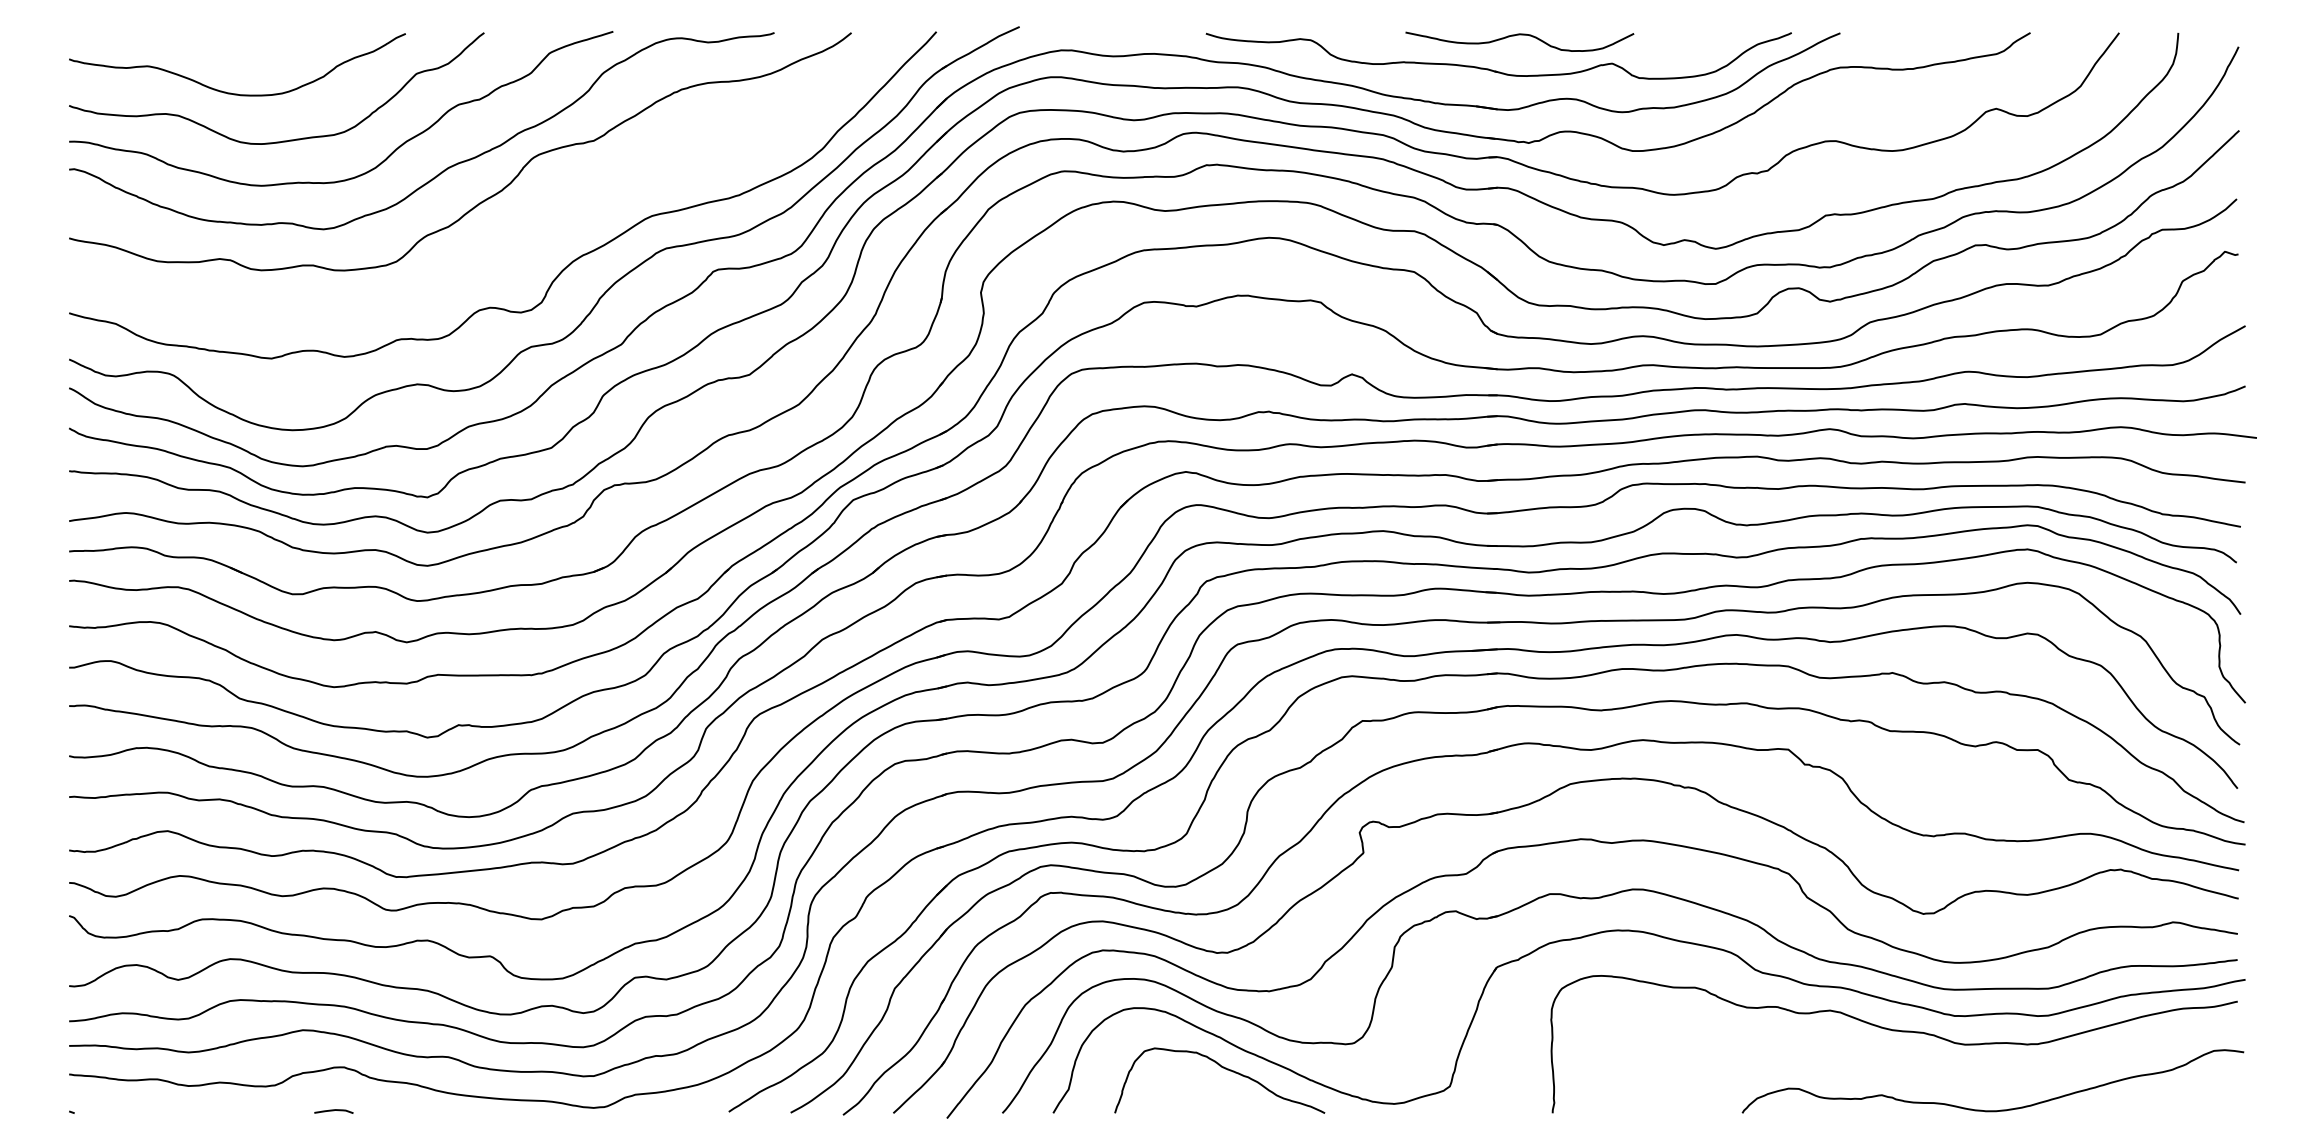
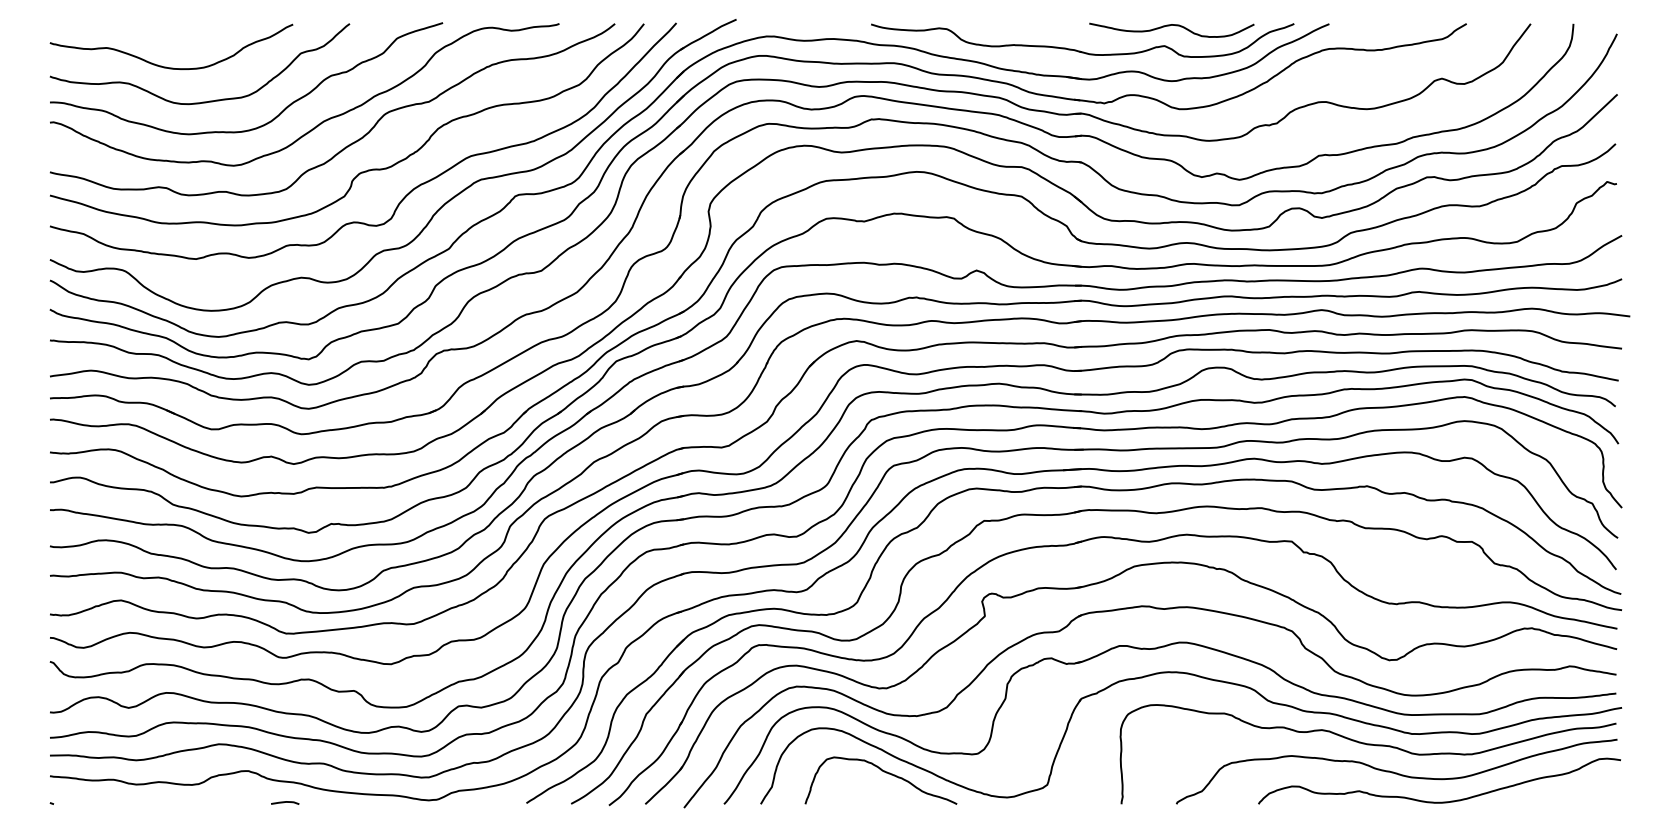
curve: (1516, 36) -> (1169, 26), moved
curve: (500, 237) -> (361, 171), added
curve: (1933, 1069) -> (1396, 772), added
curve: (334, 1110) -> (285, 802), moved

